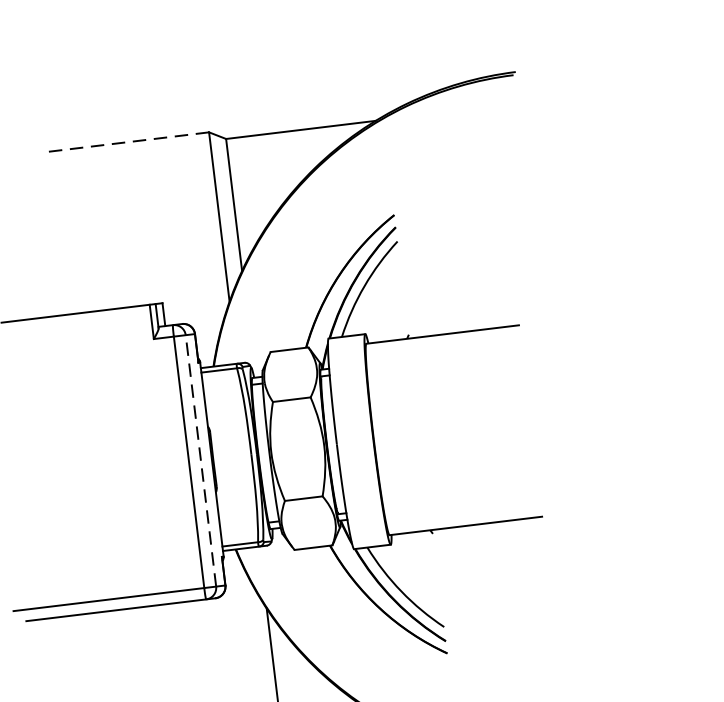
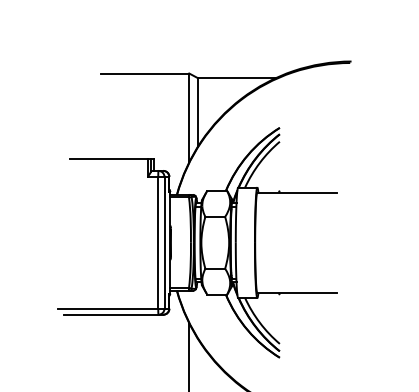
line: (125, 142) -> (145, 73), dashed -> solid
line: (200, 460) -> (164, 242), dashed -> solid

